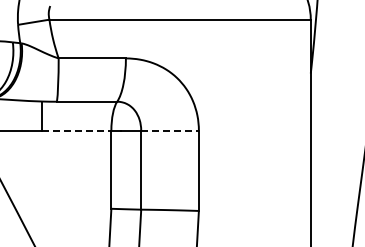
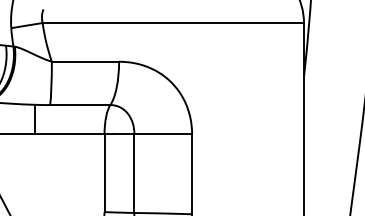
line: (76, 130) -> (69, 133), dashed -> solid
line: (170, 130) -> (163, 133), dashed -> solid

